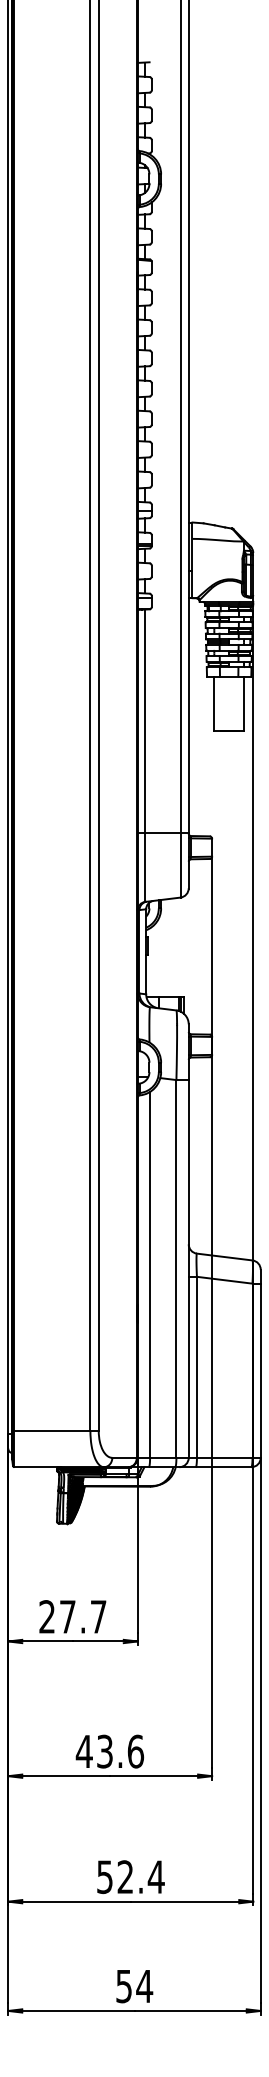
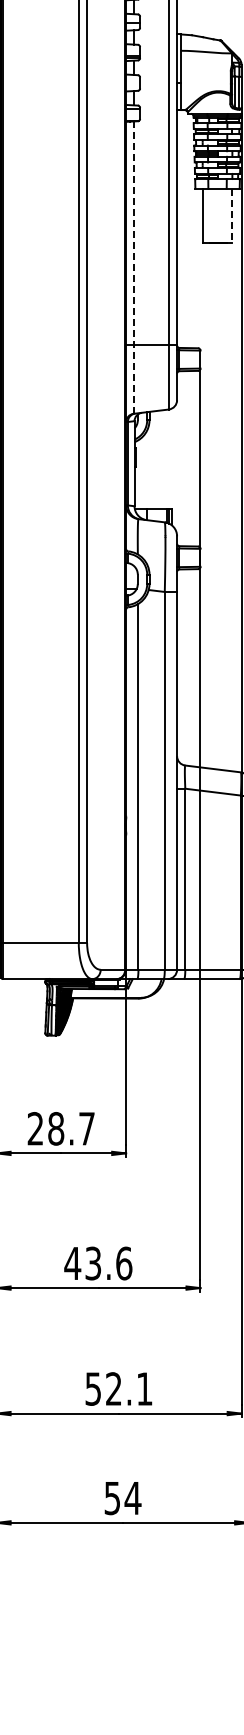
line: (244, 704) -> (232, 216), solid -> dashed
line: (145, 756) -> (133, 268), solid -> dashed
text: (67, 1616) -> (55, 1128), 27.7 -> 28.7
text: (155, 1876) -> (143, 1388), 52.4 -> 52.1

